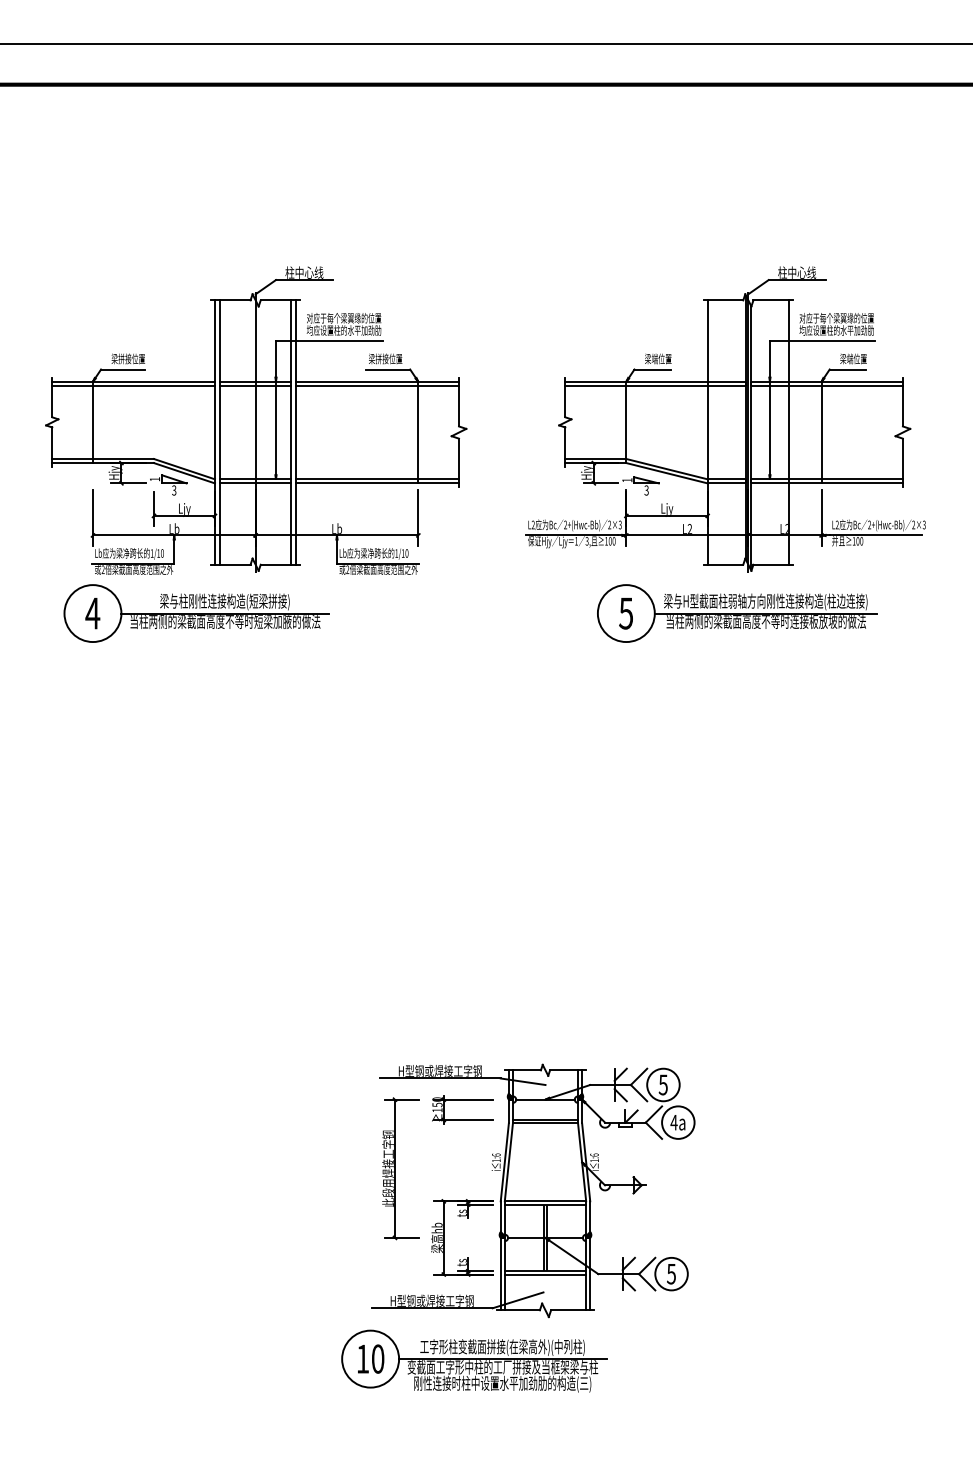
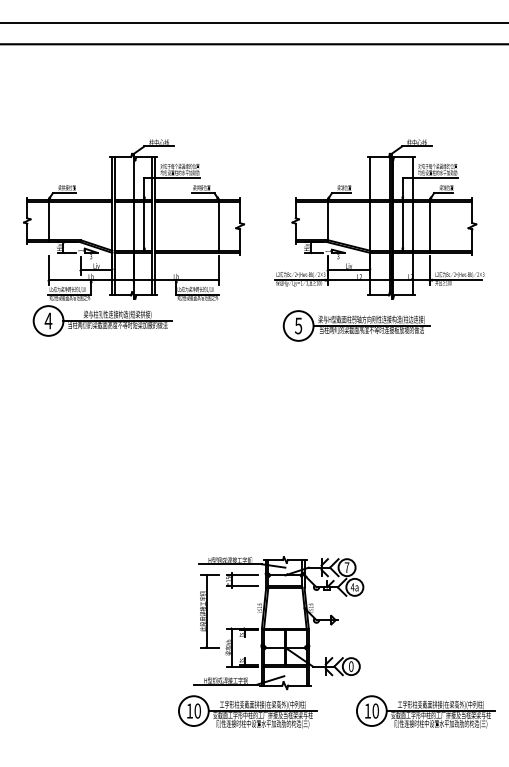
part: (736, 612) -> (356, 325), moved
text: (662, 1084) -> (346, 567), 5 -> 7
text: (671, 1273) -> (351, 666), 5 -> 0
part: (813, 1359) -> (425, 711), added

